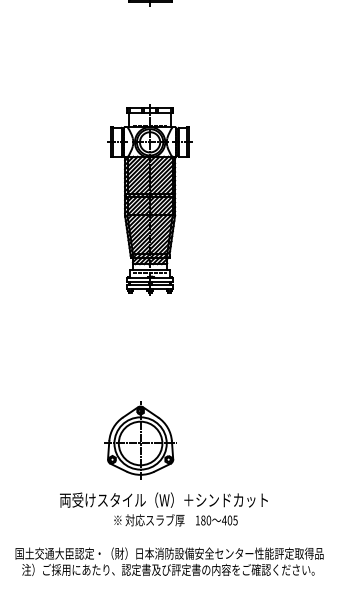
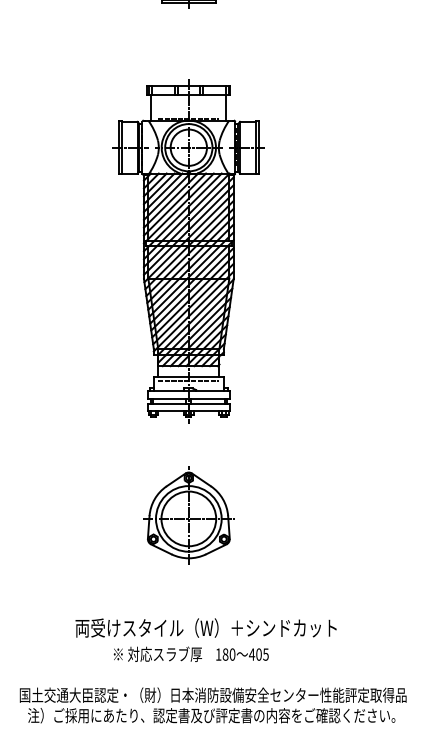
part: (149, 200) -> (188, 251), size x1.43
part: (140, 440) -> (188, 515), moved
text: (175, 519) -> (190, 653), moved

